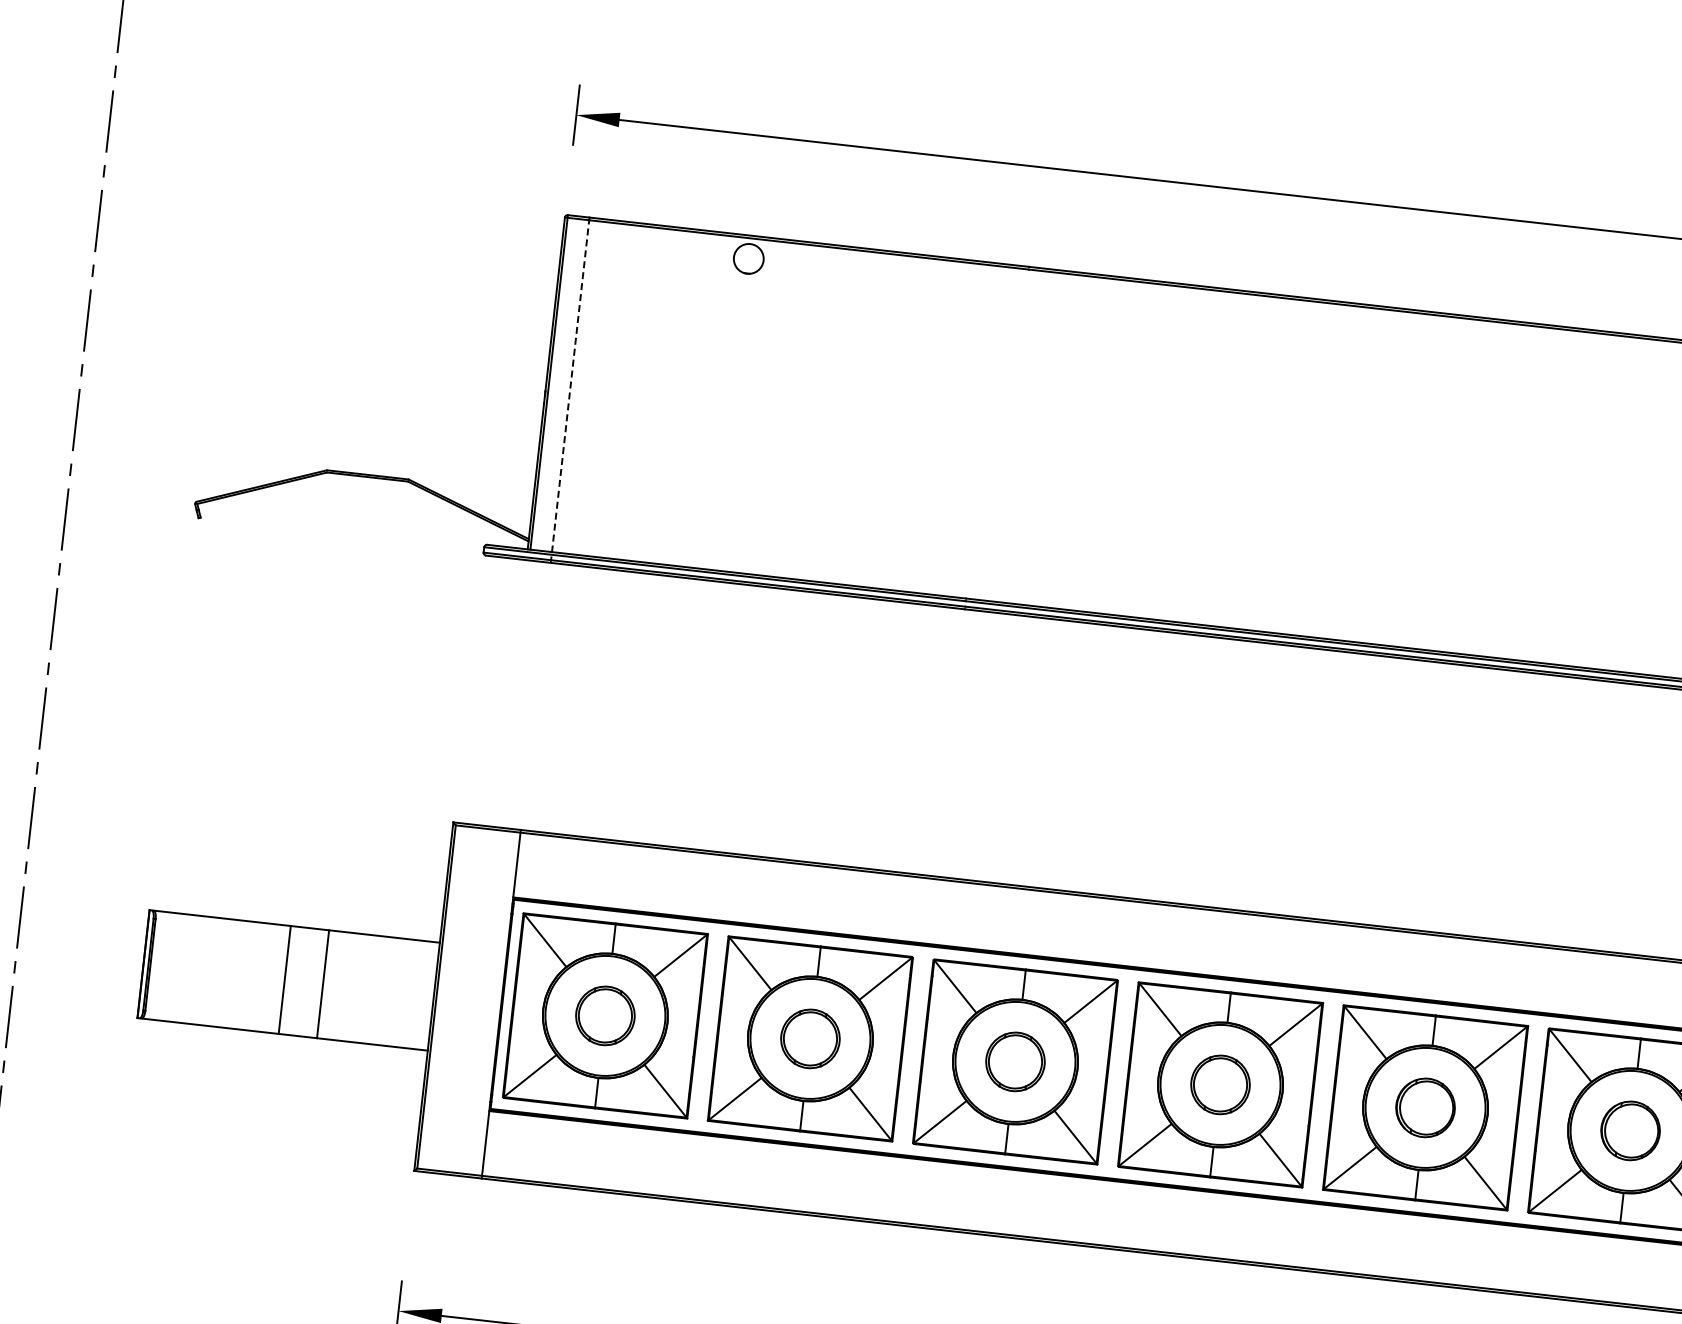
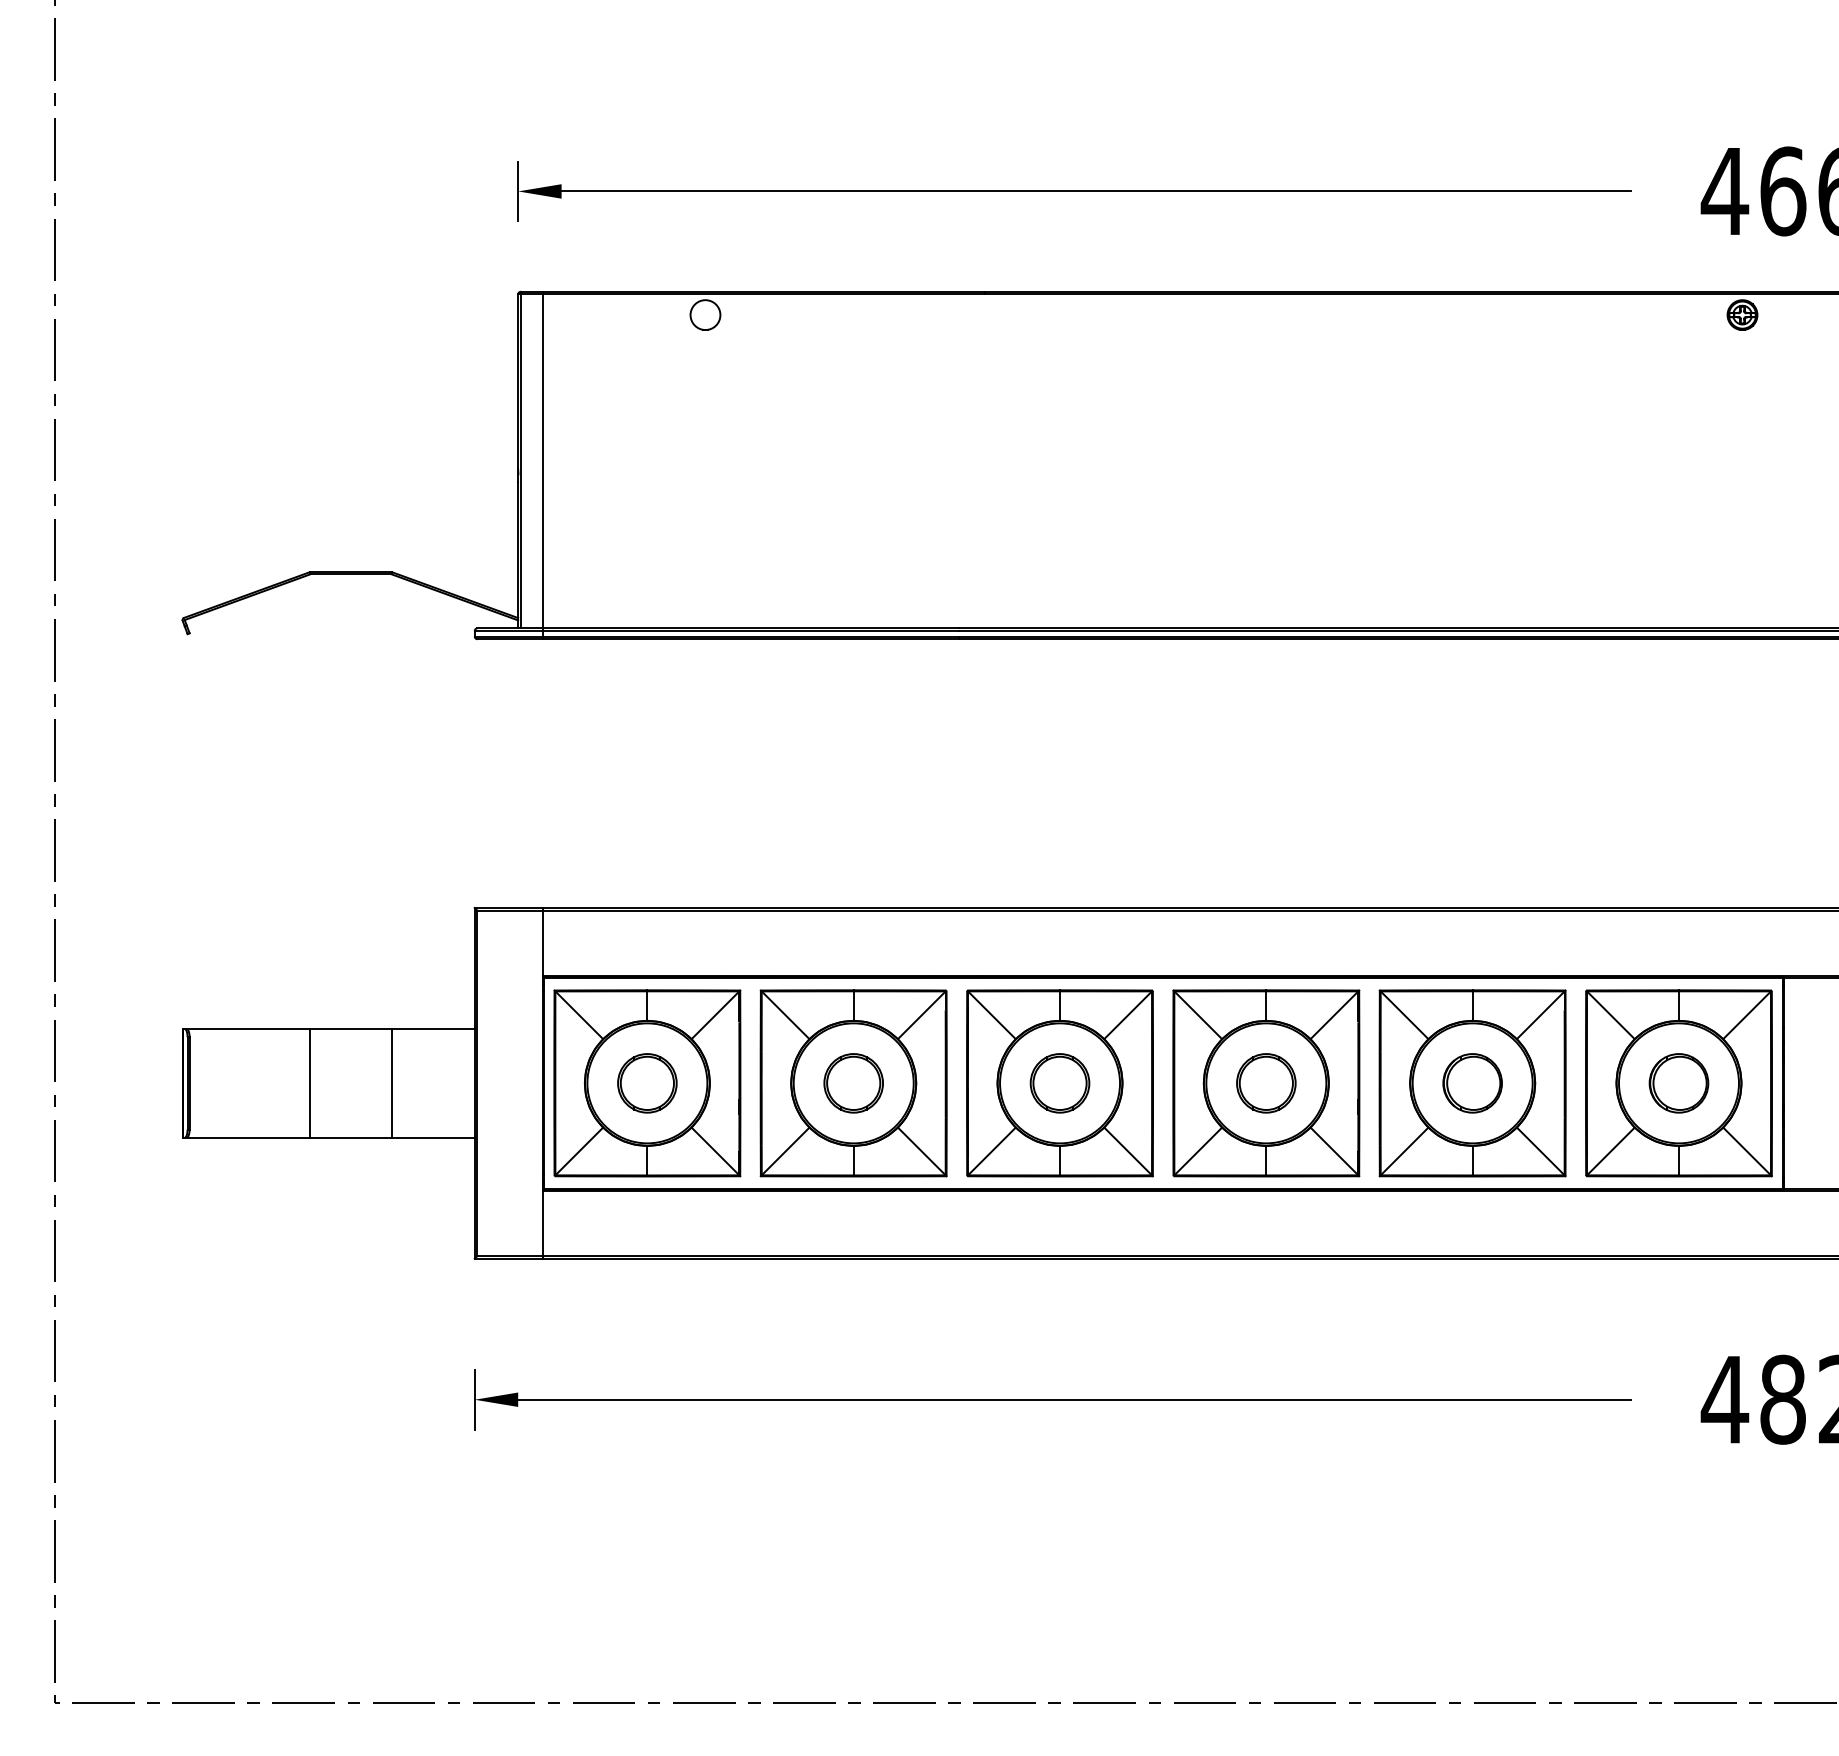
line: (570, 390) -> (542, 465), dashed -> solid
line: (284, 980) -> (391, 1083), moved
line: (323, 984) -> (310, 1083), moved

